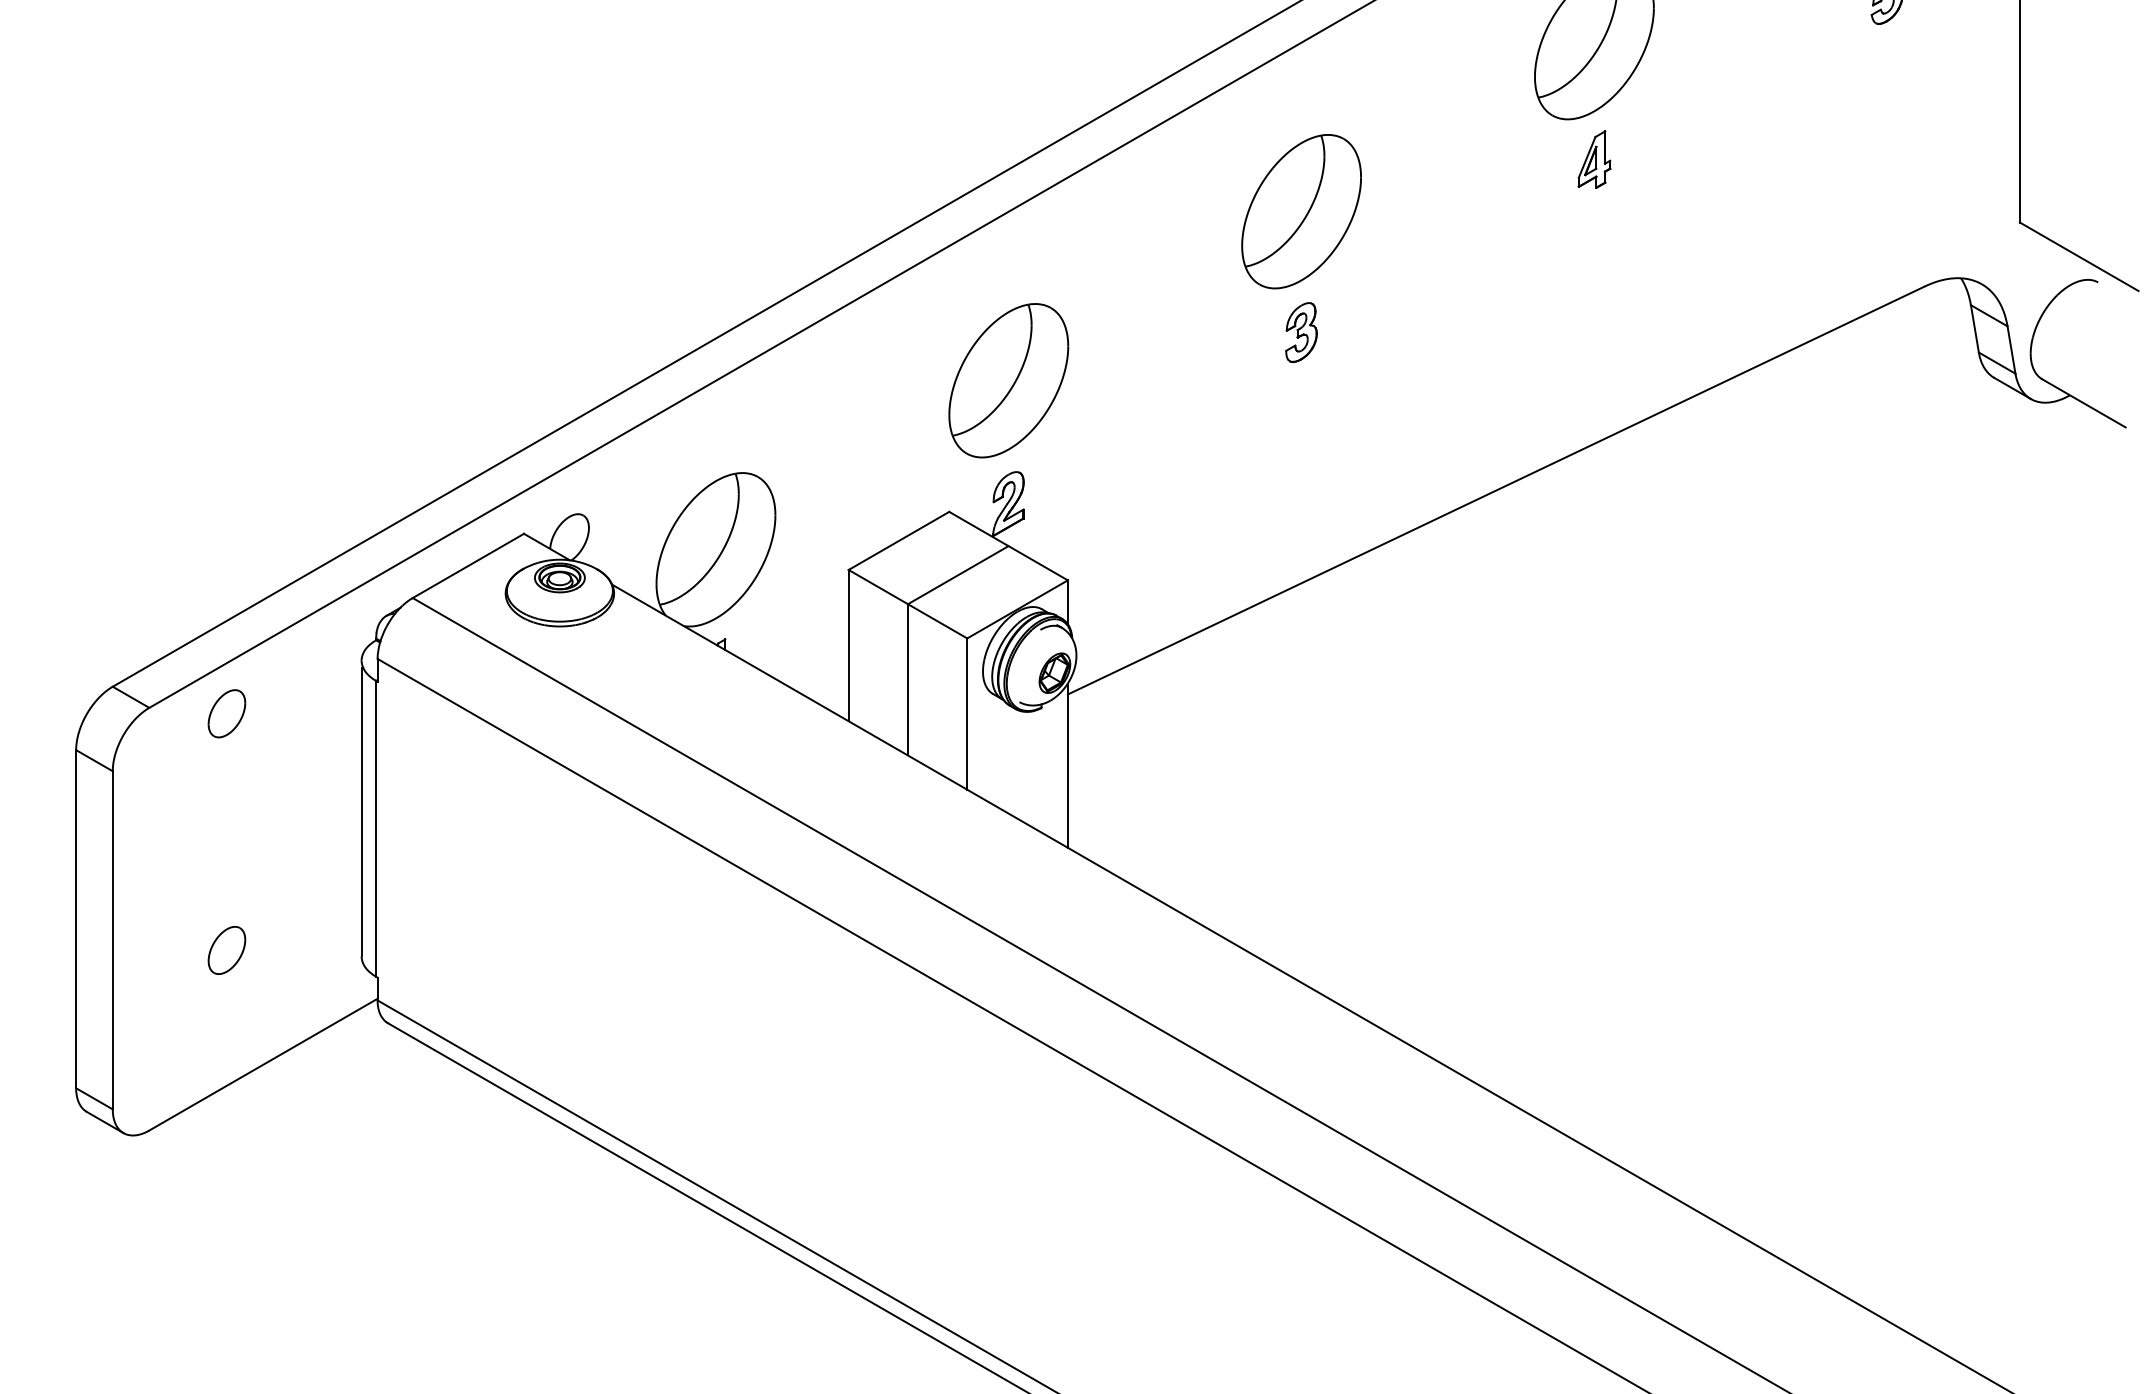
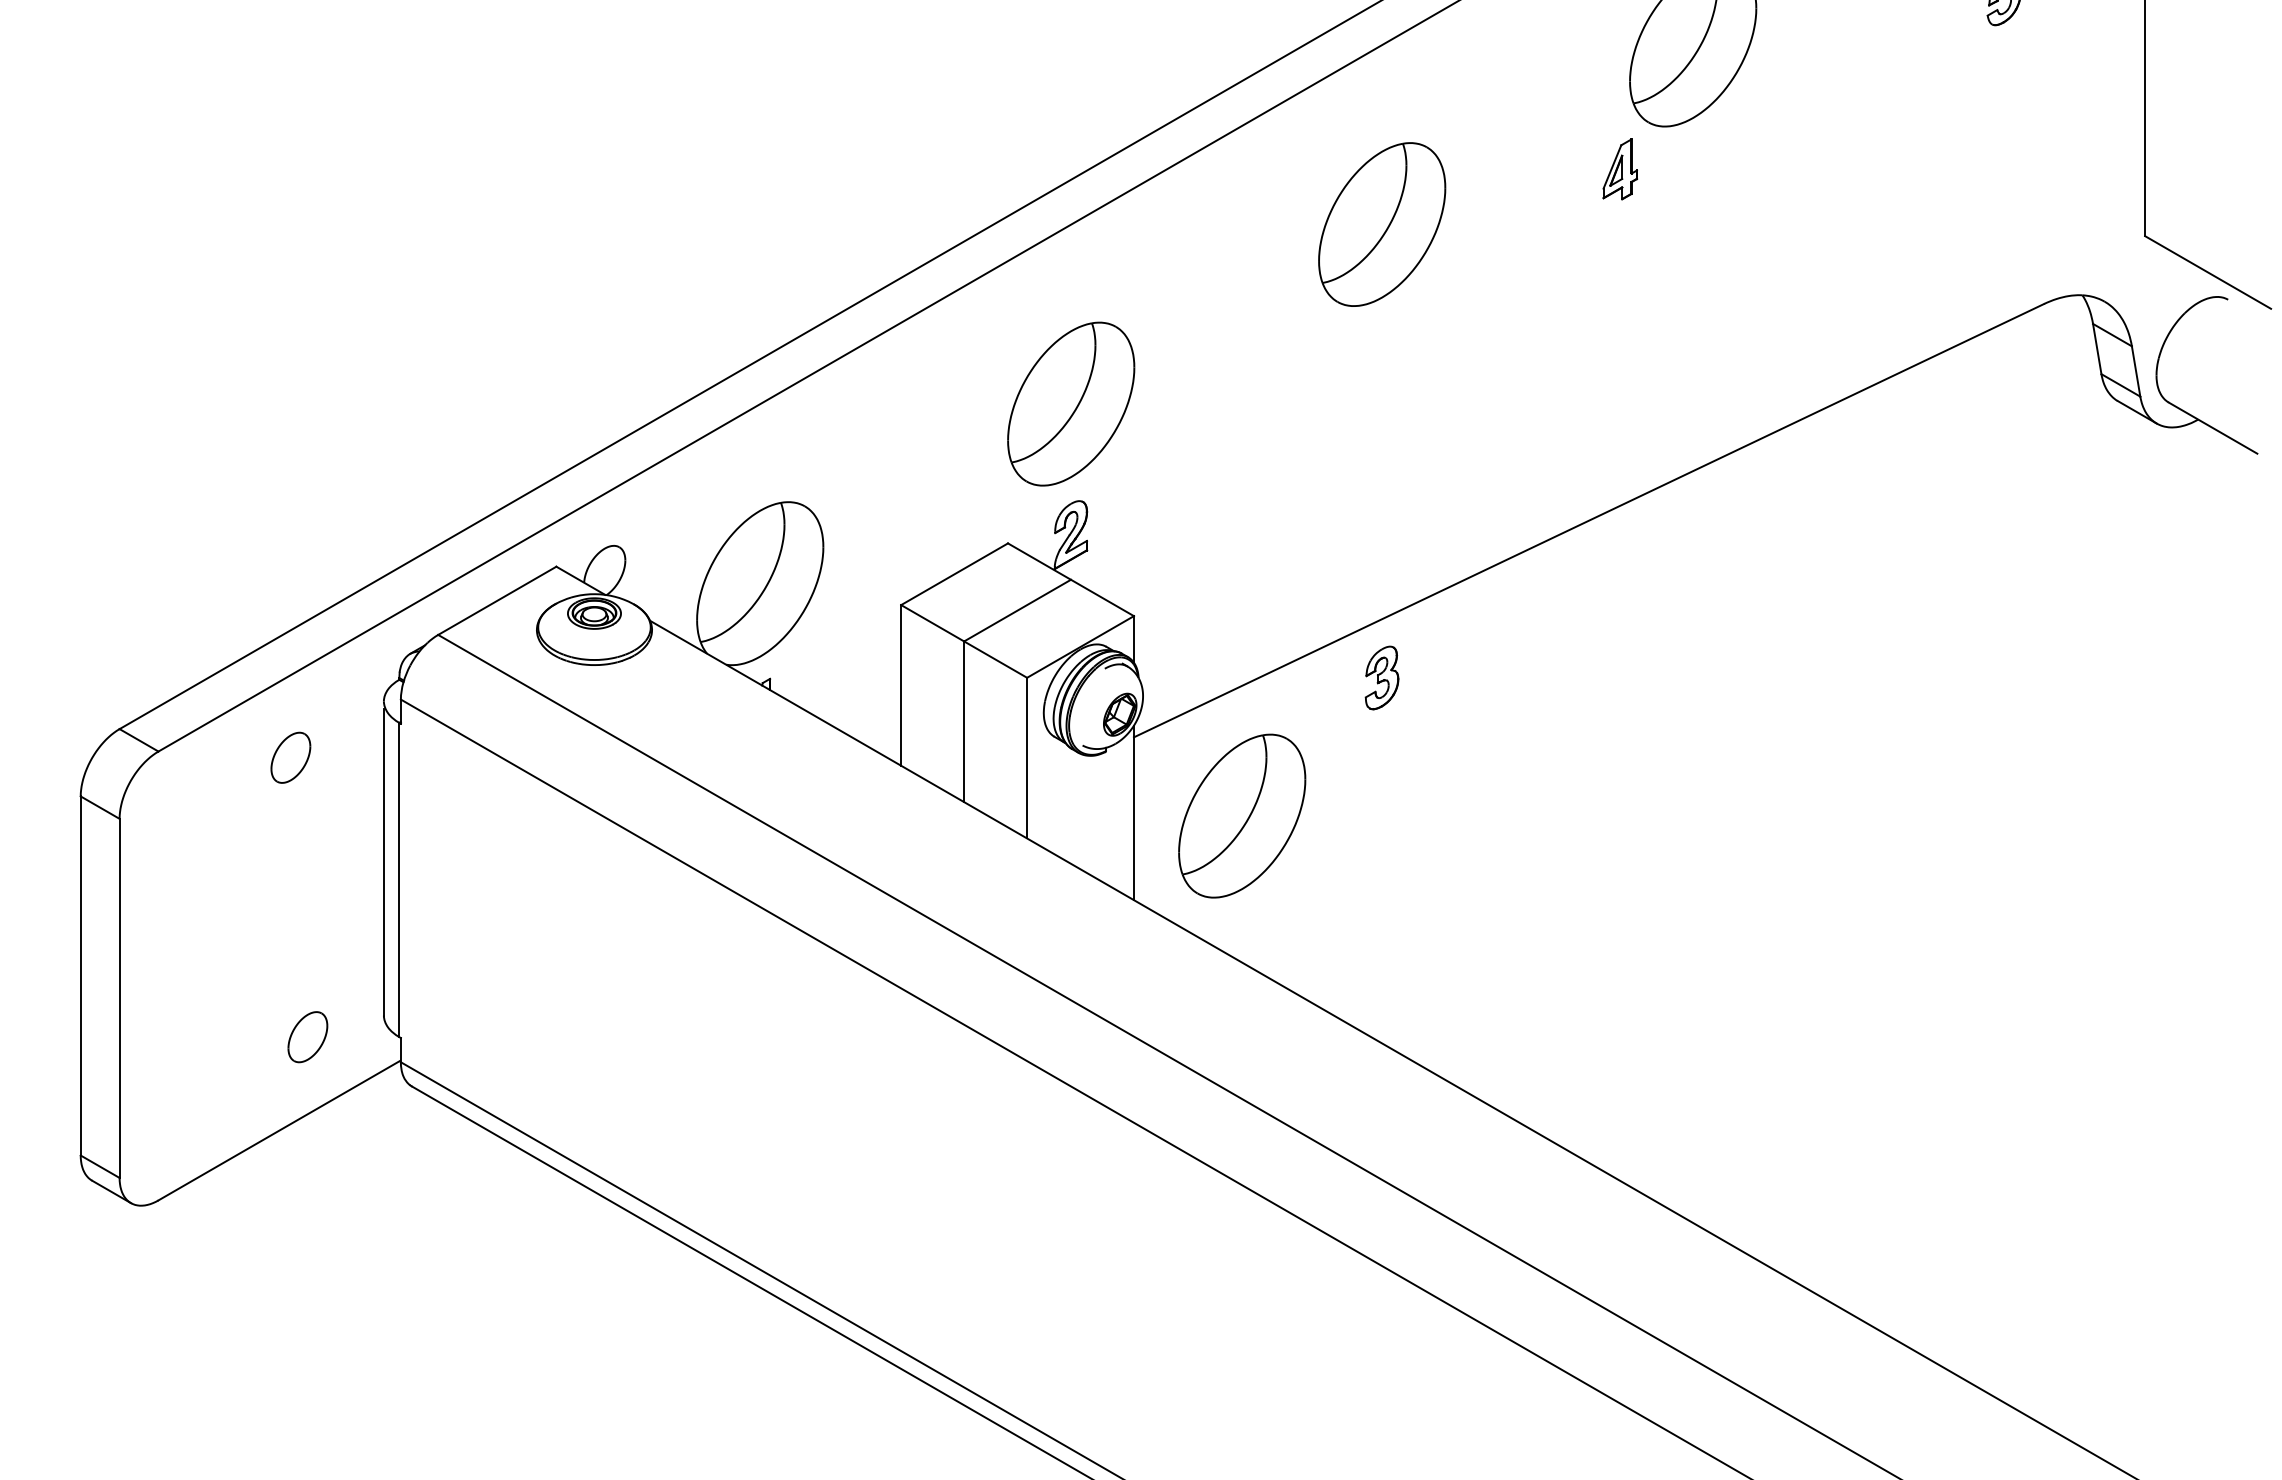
part: (1593, 159) -> (1619, 169), moved
part: (1300, 332) -> (1381, 677), moved
part: (226, 713) -> (290, 757), moved
part: (1170, 768) -> (1242, 815), added
part: (226, 950) -> (307, 1037), moved

